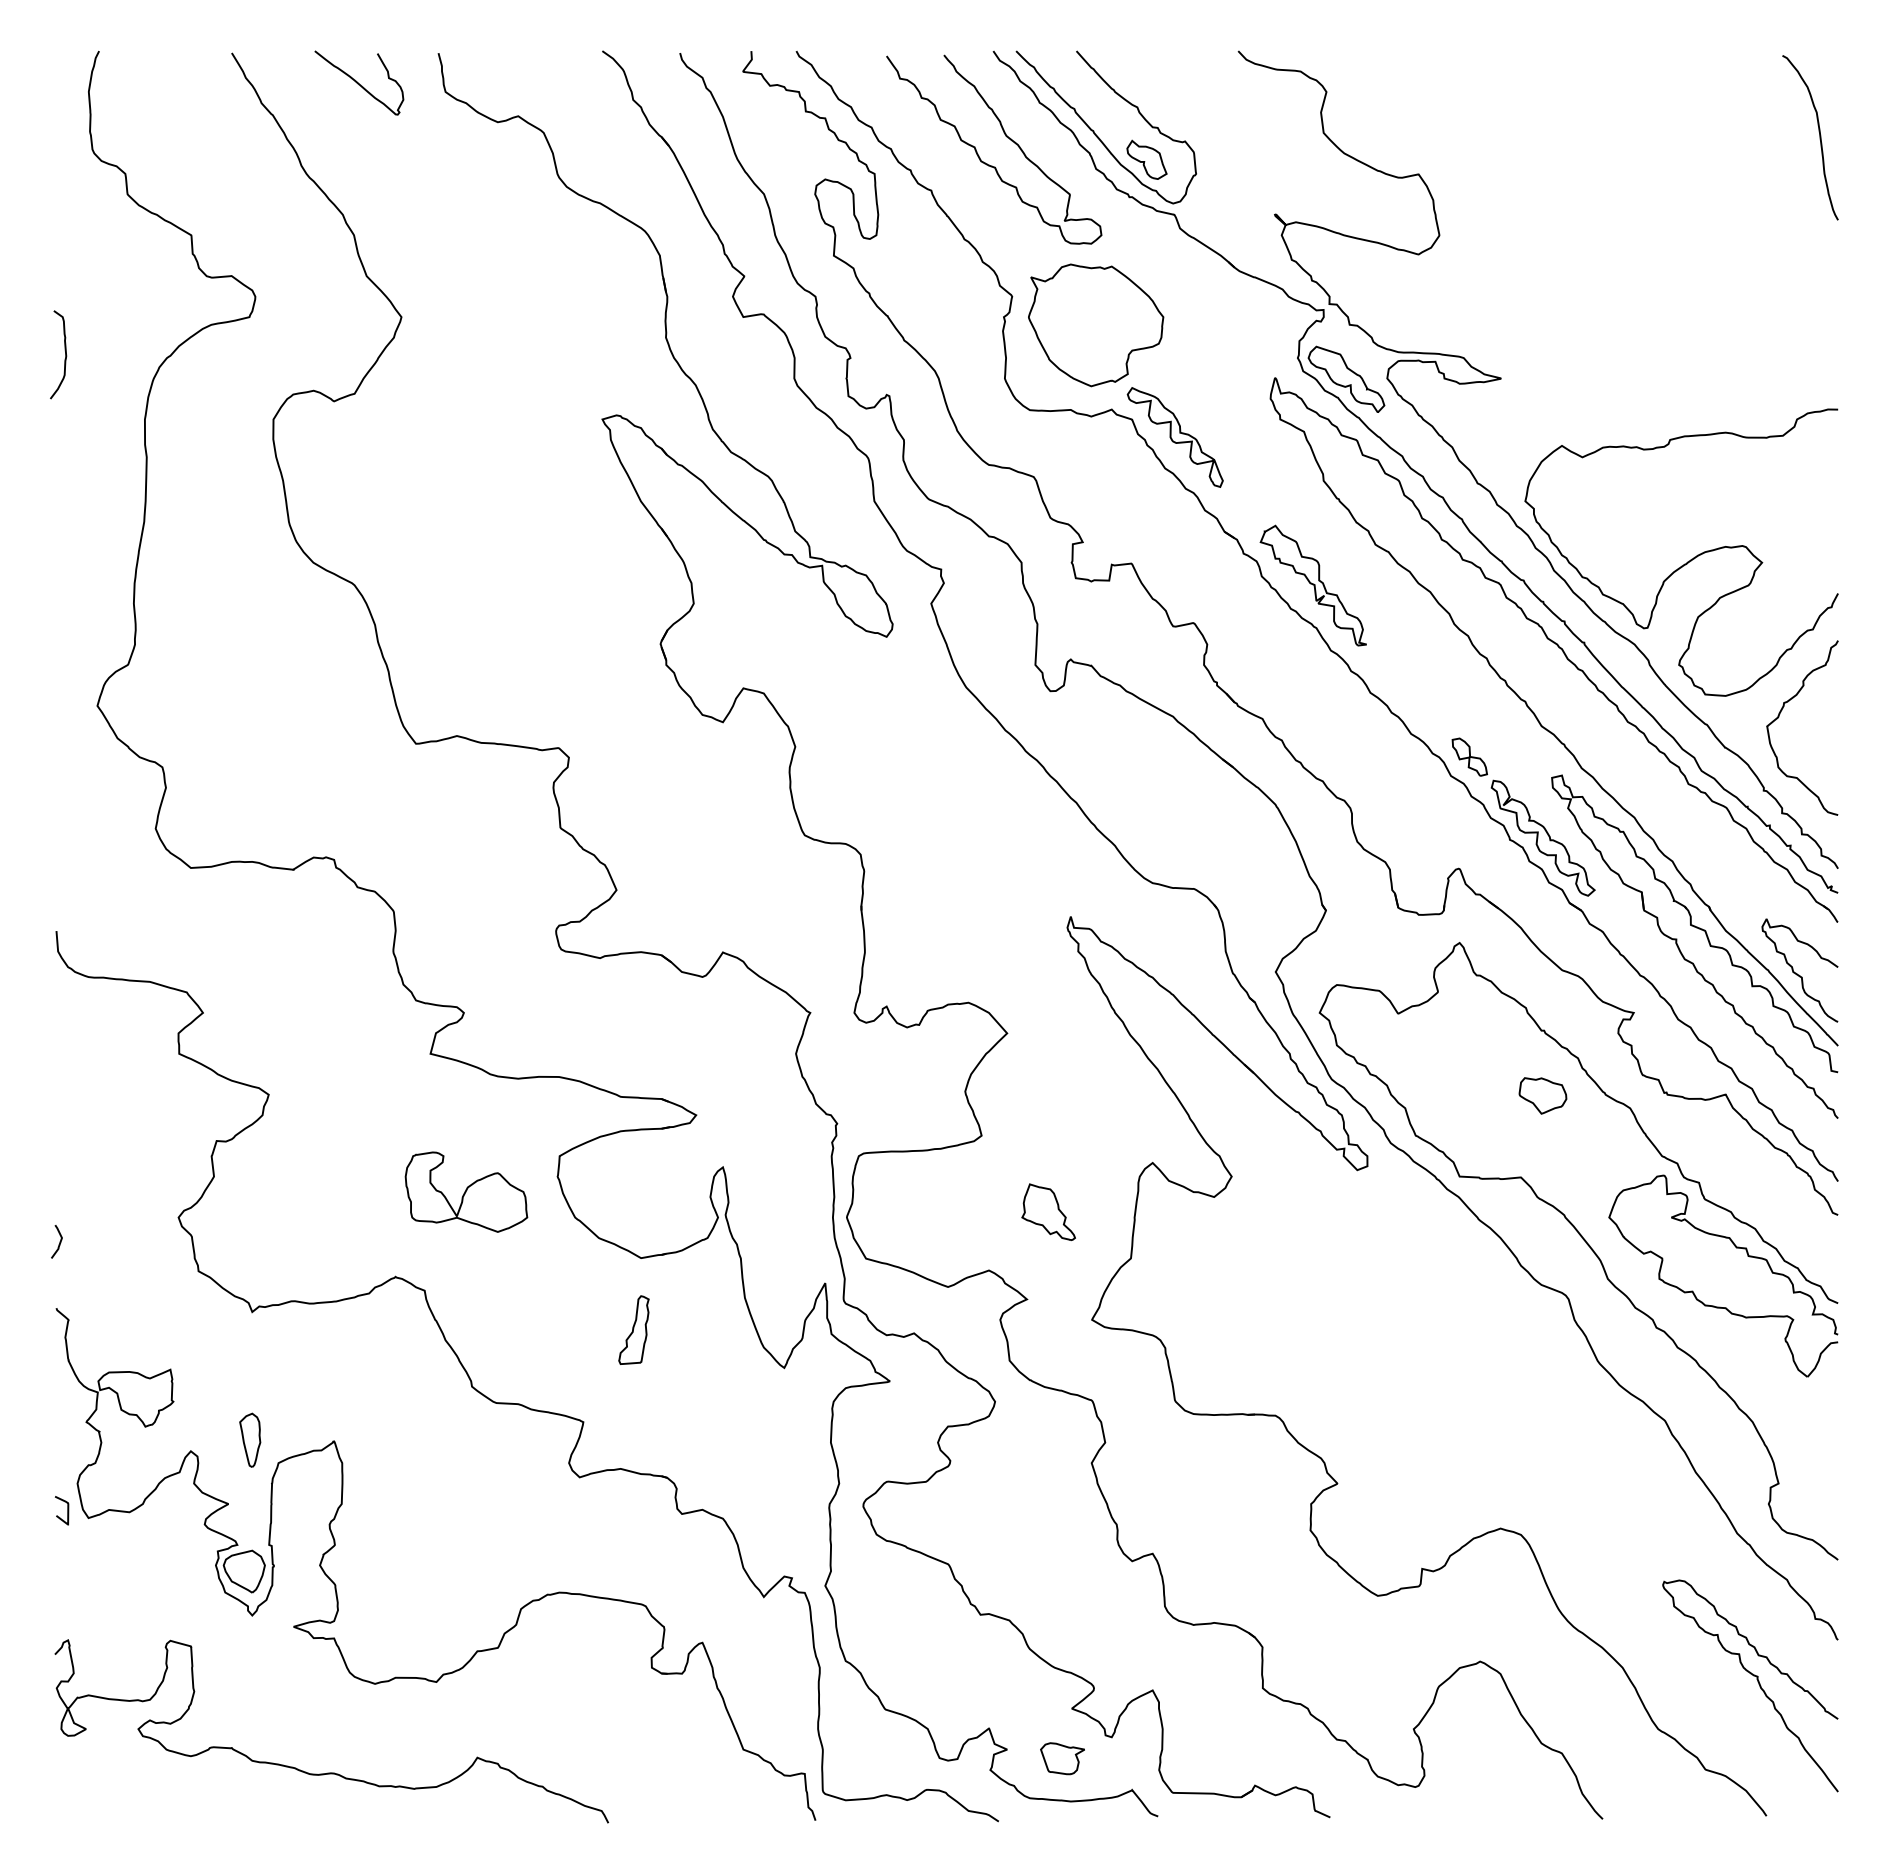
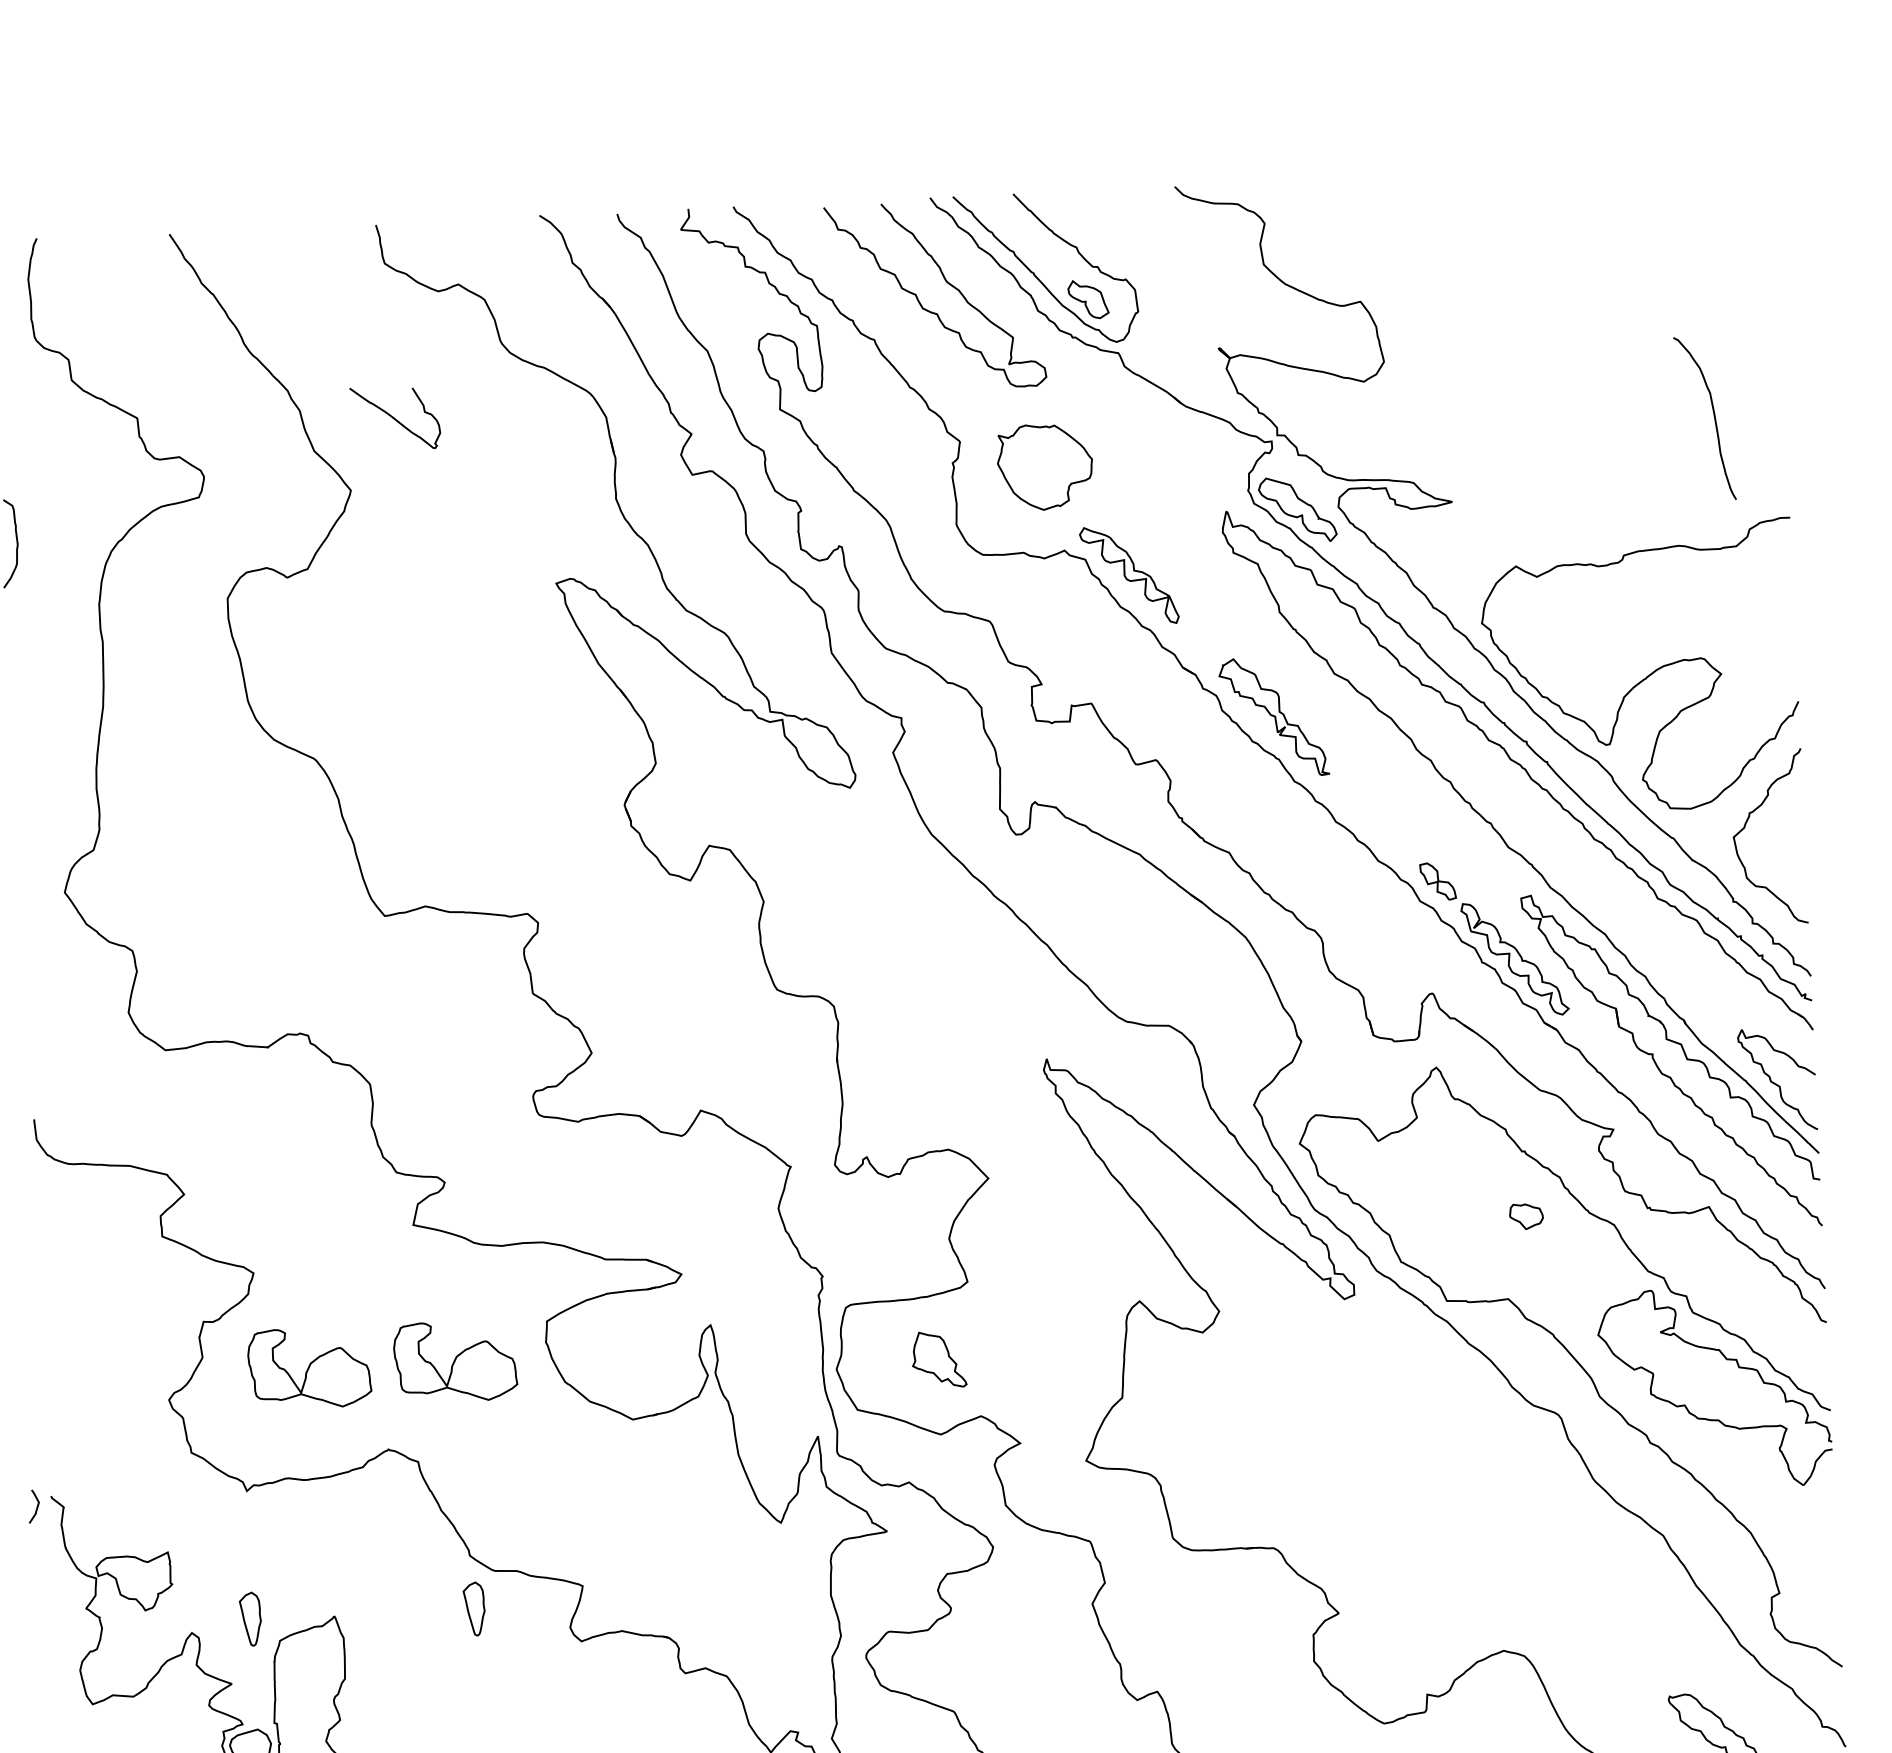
curve: (358, 82) -> (394, 417), moved
curve: (1819, 137) -> (1713, 417), moved
part: (1096, 325) -> (1045, 467), size x0.7
part: (1542, 1095) -> (1526, 1216), size x0.7
part: (320, 1191) -> (309, 1367), added
part: (1048, 1211) -> (938, 1359), moved
curve: (59, 1241) -> (36, 1506), moved
part: (633, 1329) -> (628, 1491), removed
part: (474, 1439) -> (474, 1608), added
curve: (67, 1510) -> (71, 1697), removed

